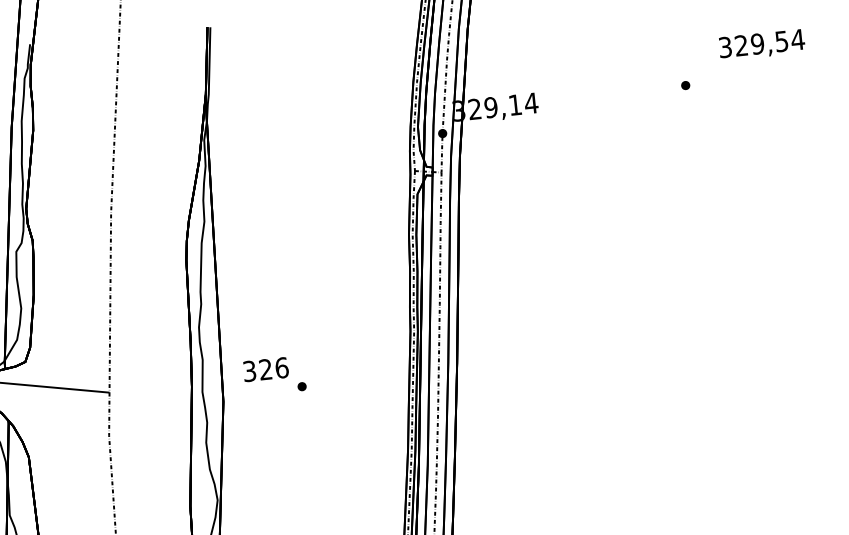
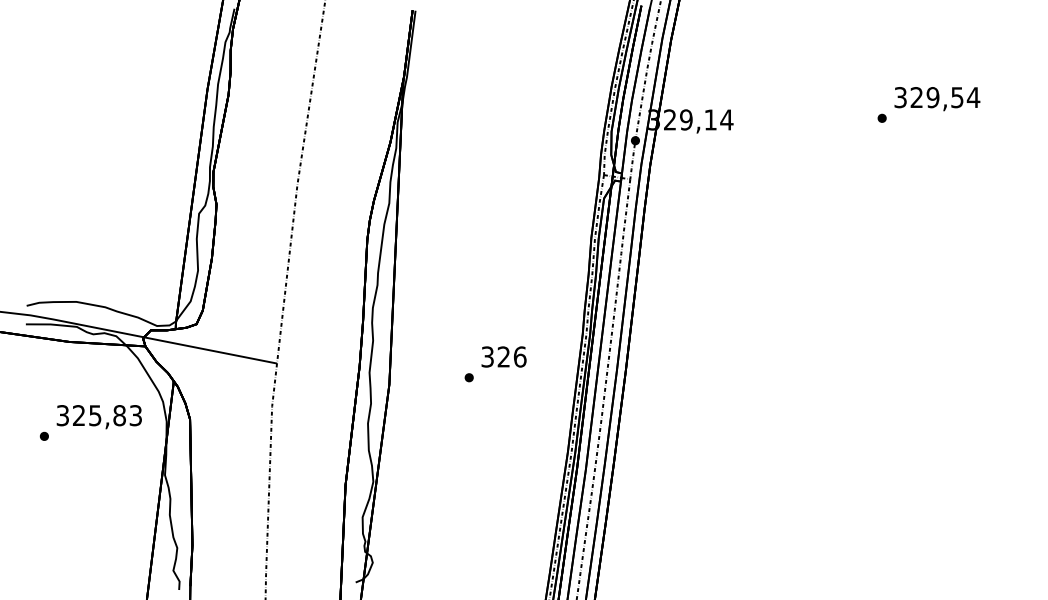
text: (762, 45) -> (937, 99), moved
text: (265, 369) -> (503, 356), moved

